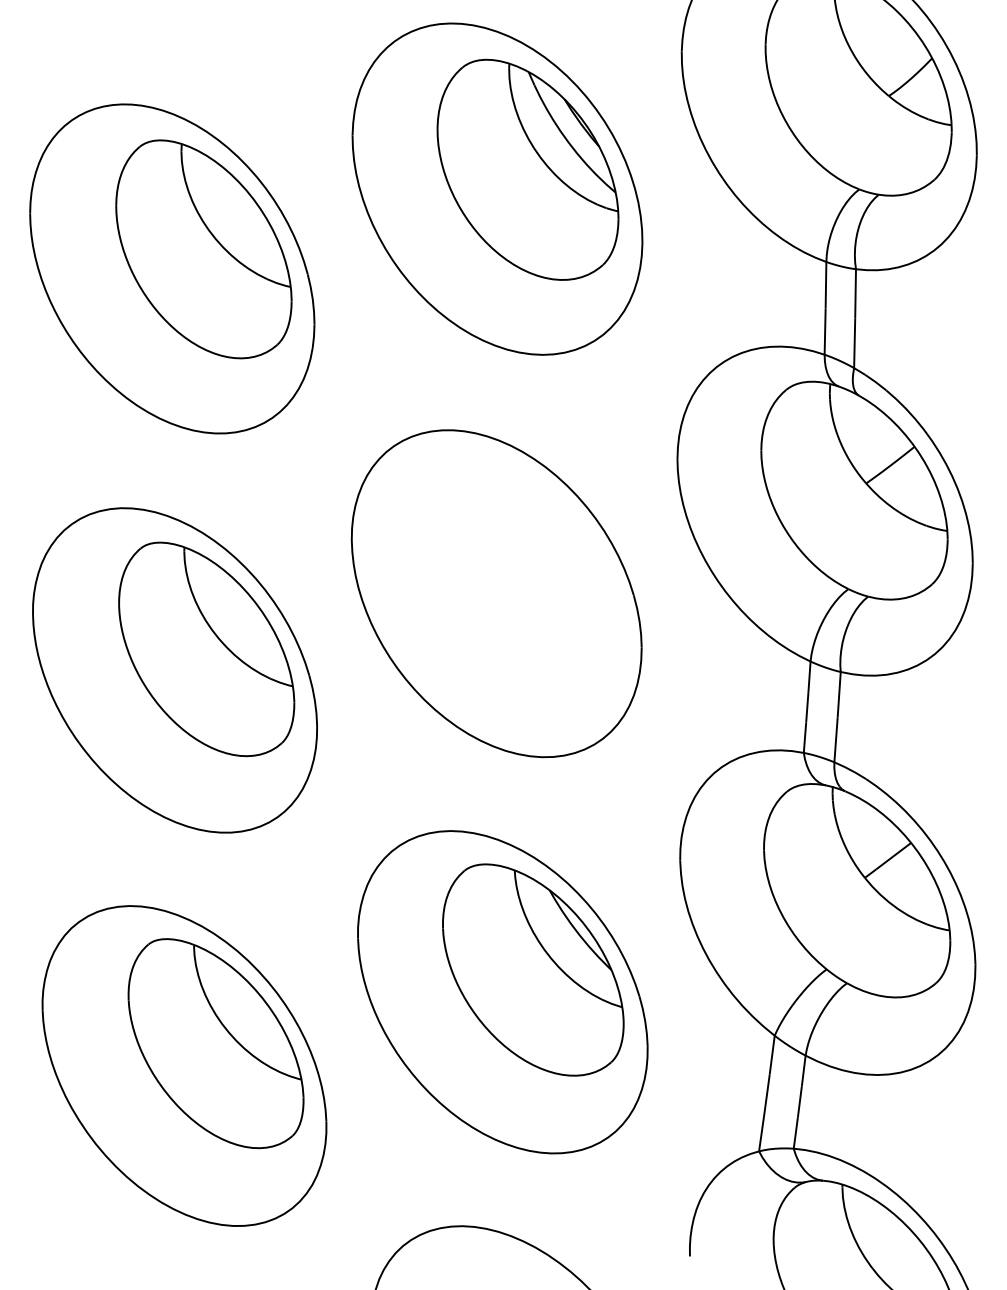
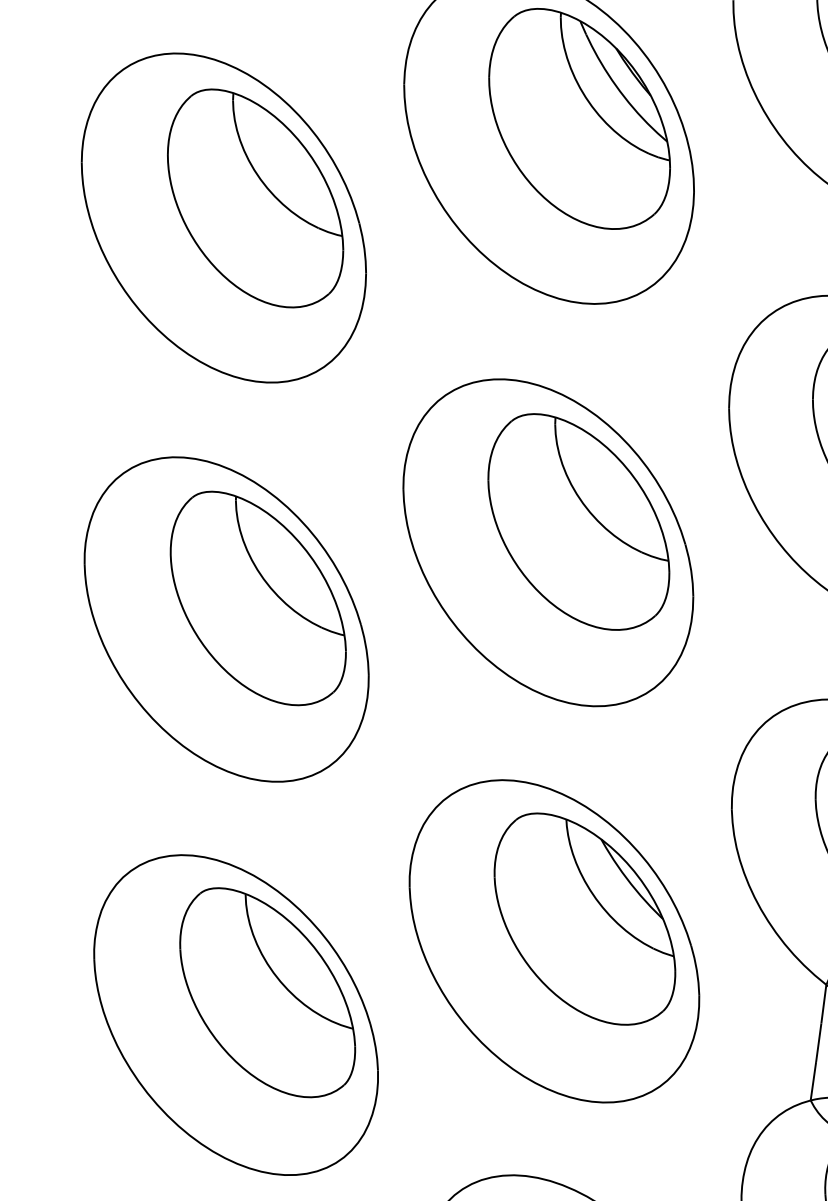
part: (526, 572) -> (578, 521), added

